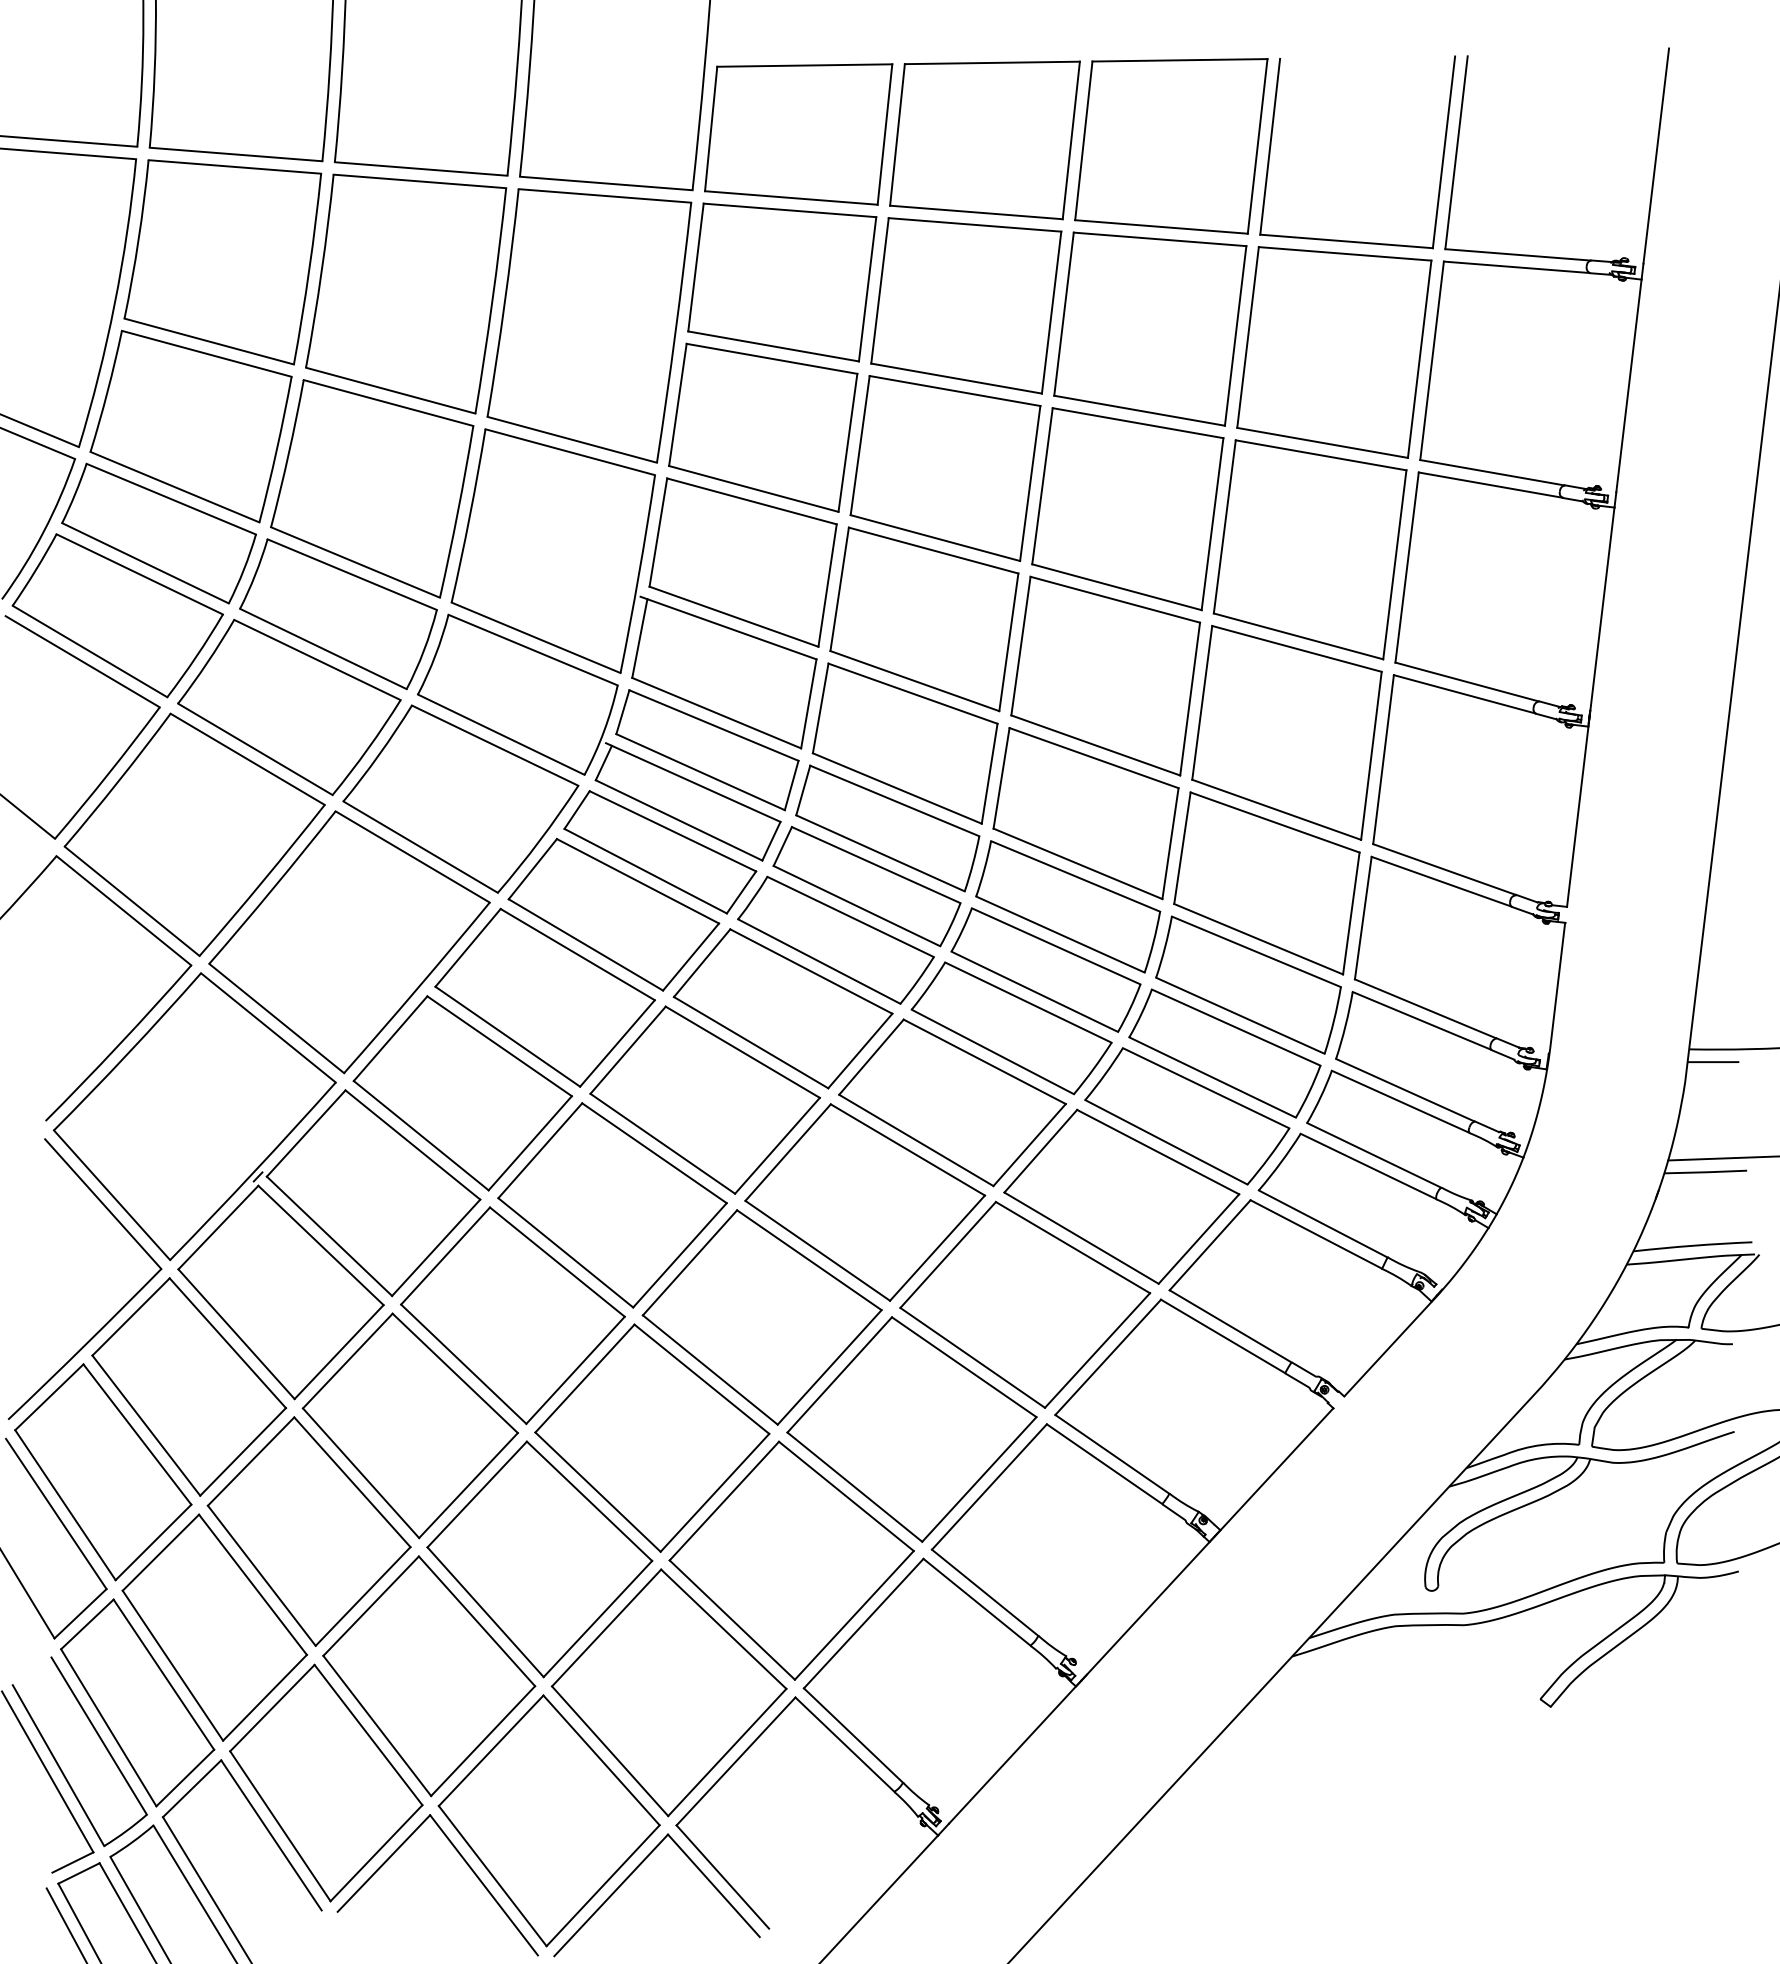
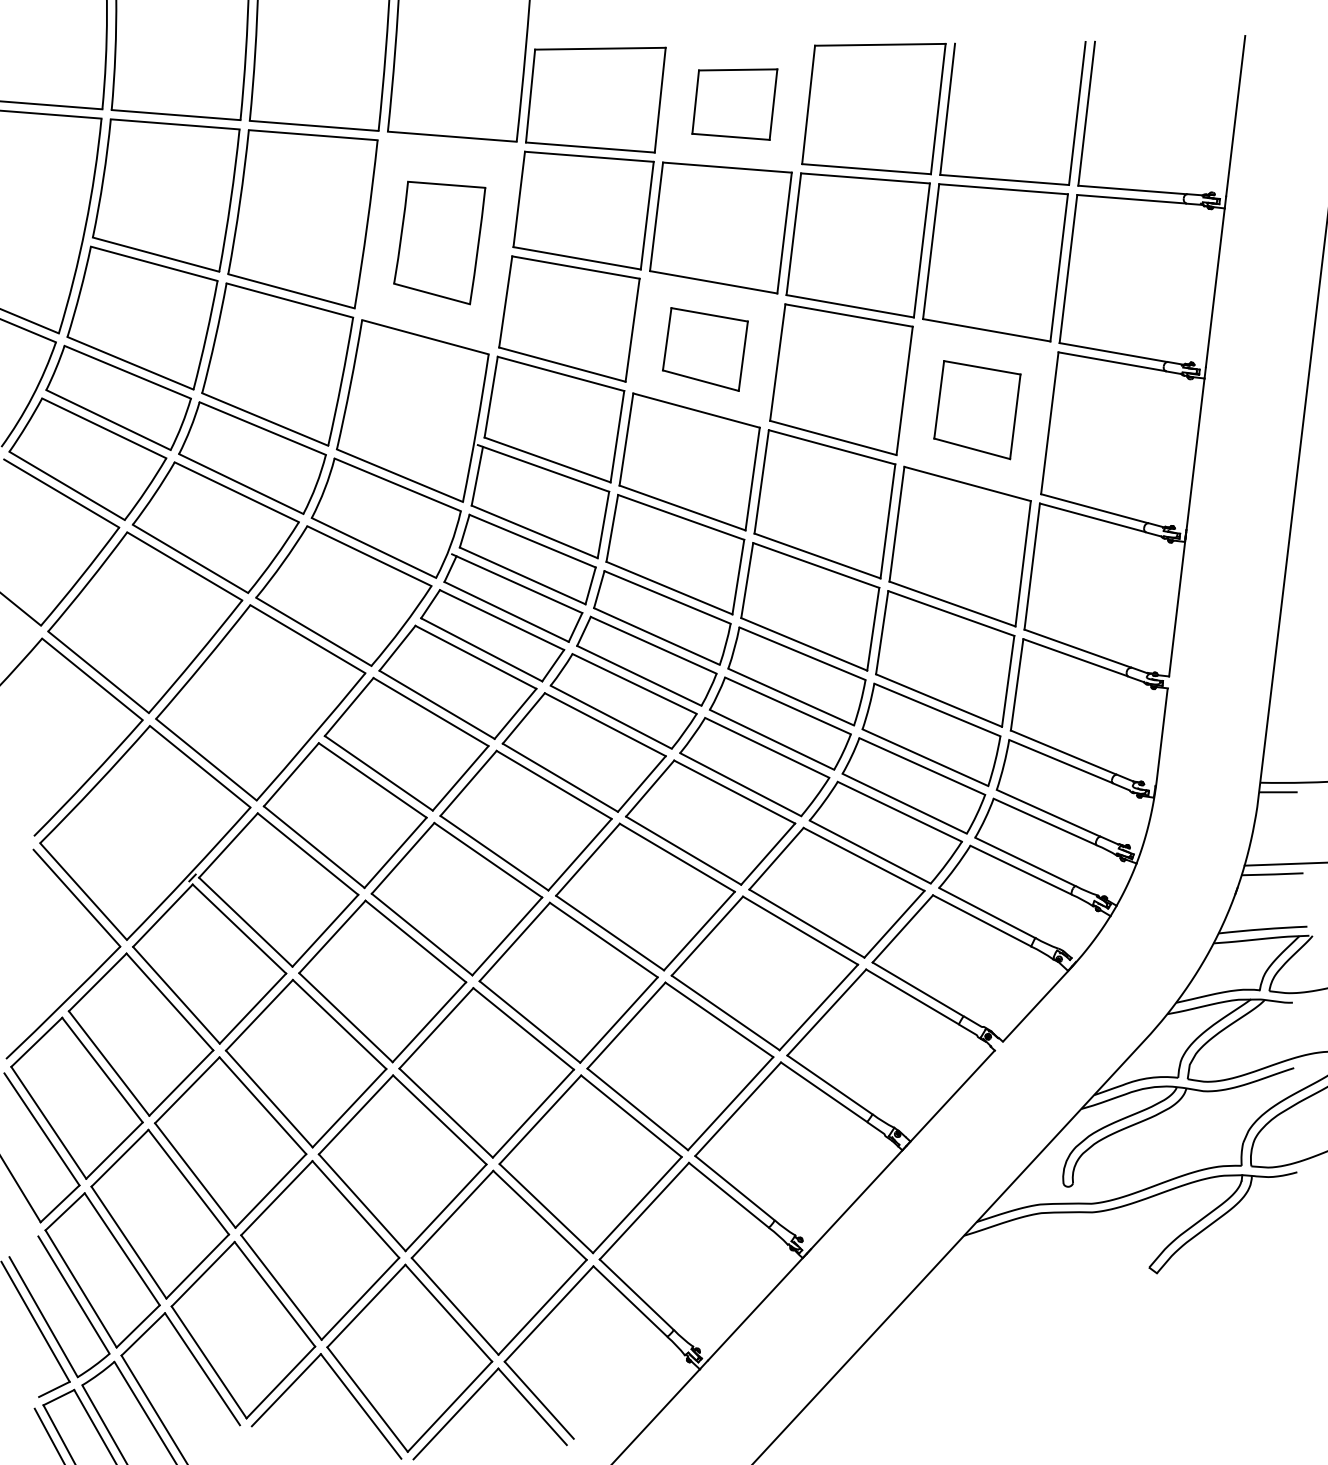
part: (984, 140) -> (734, 104), size x0.6
part: (589, 325) -> (439, 242), size x0.6
part: (945, 468) -> (705, 349), size x0.6
part: (1309, 549) -> (976, 409), size x0.6

